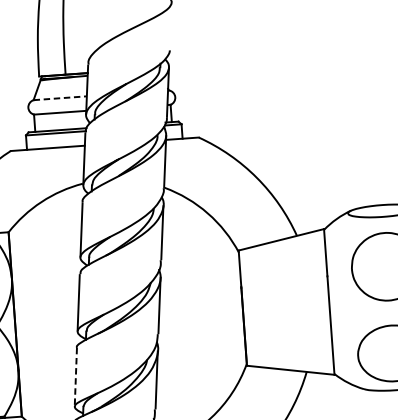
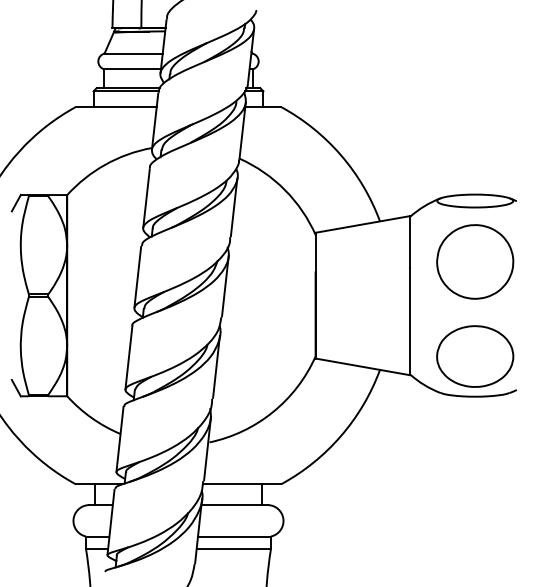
line: (60, 98) -> (133, 53), dashed -> solid
line: (75, 377) -> (128, 357), dashed -> solid

